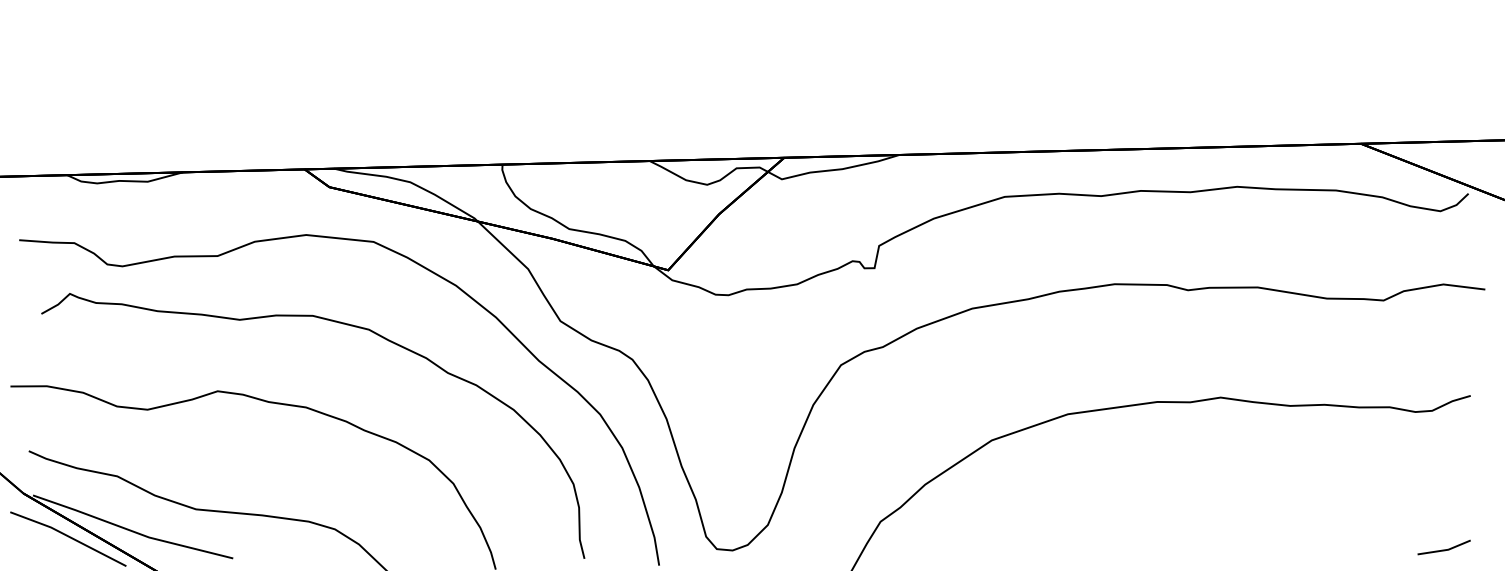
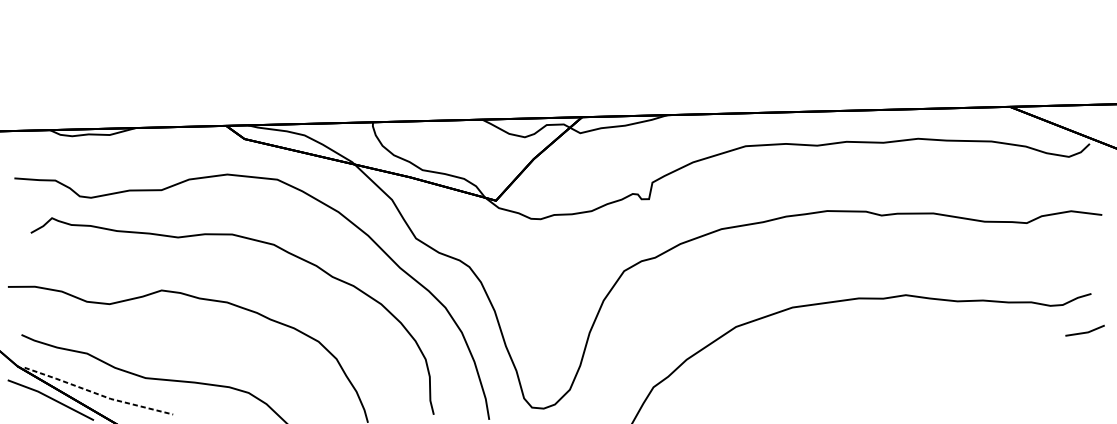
line: (132, 531) -> (98, 394), solid -> dashed
line: (1443, 549) -> (1084, 332), moved

